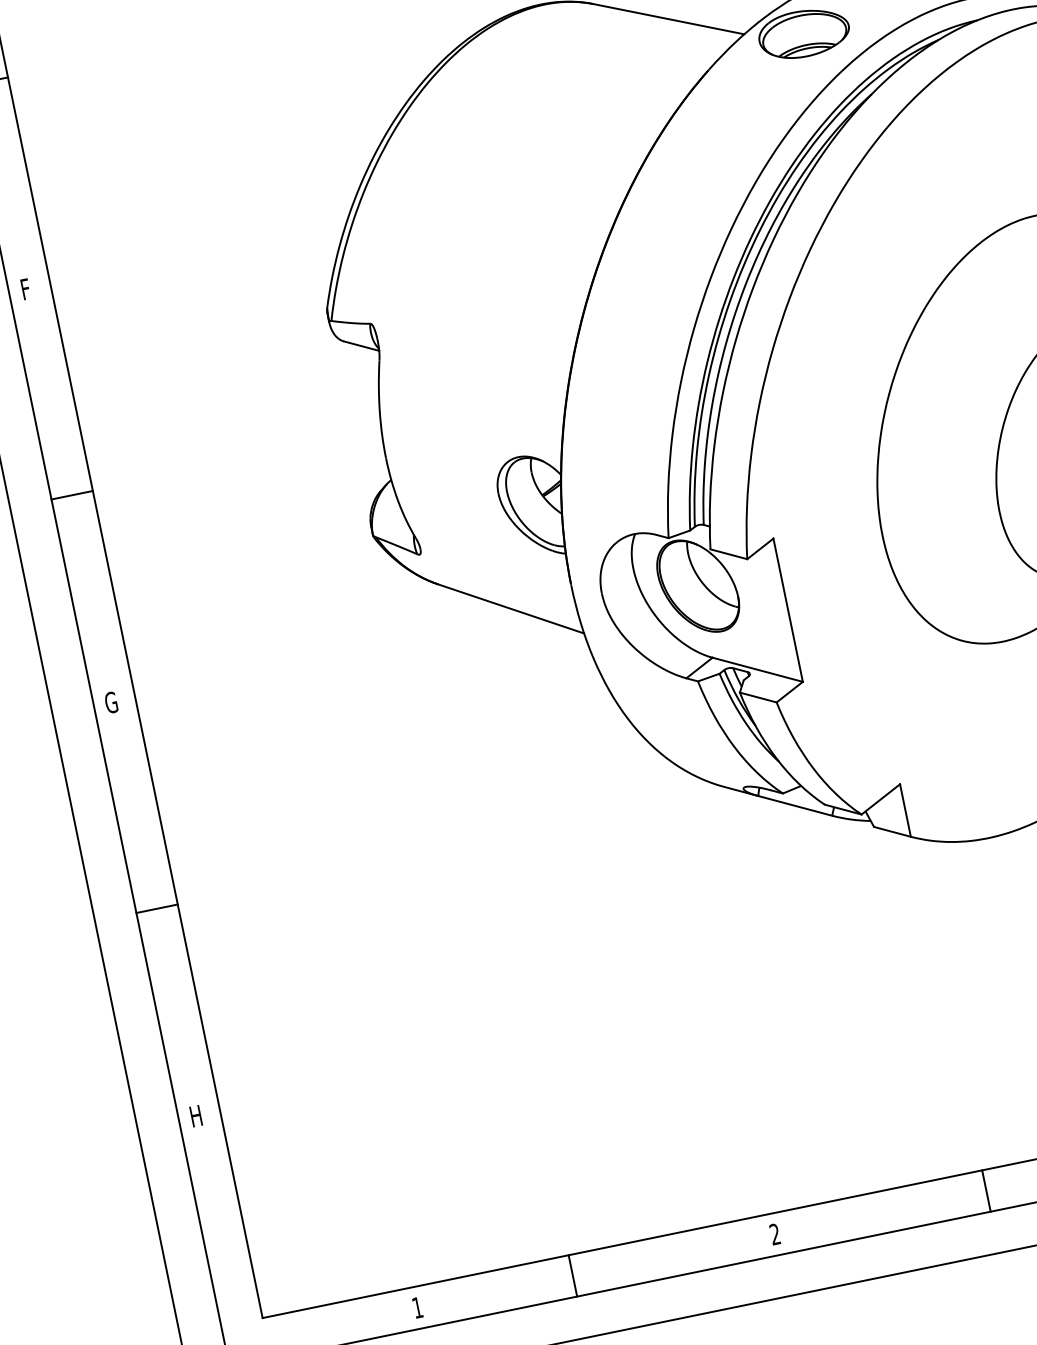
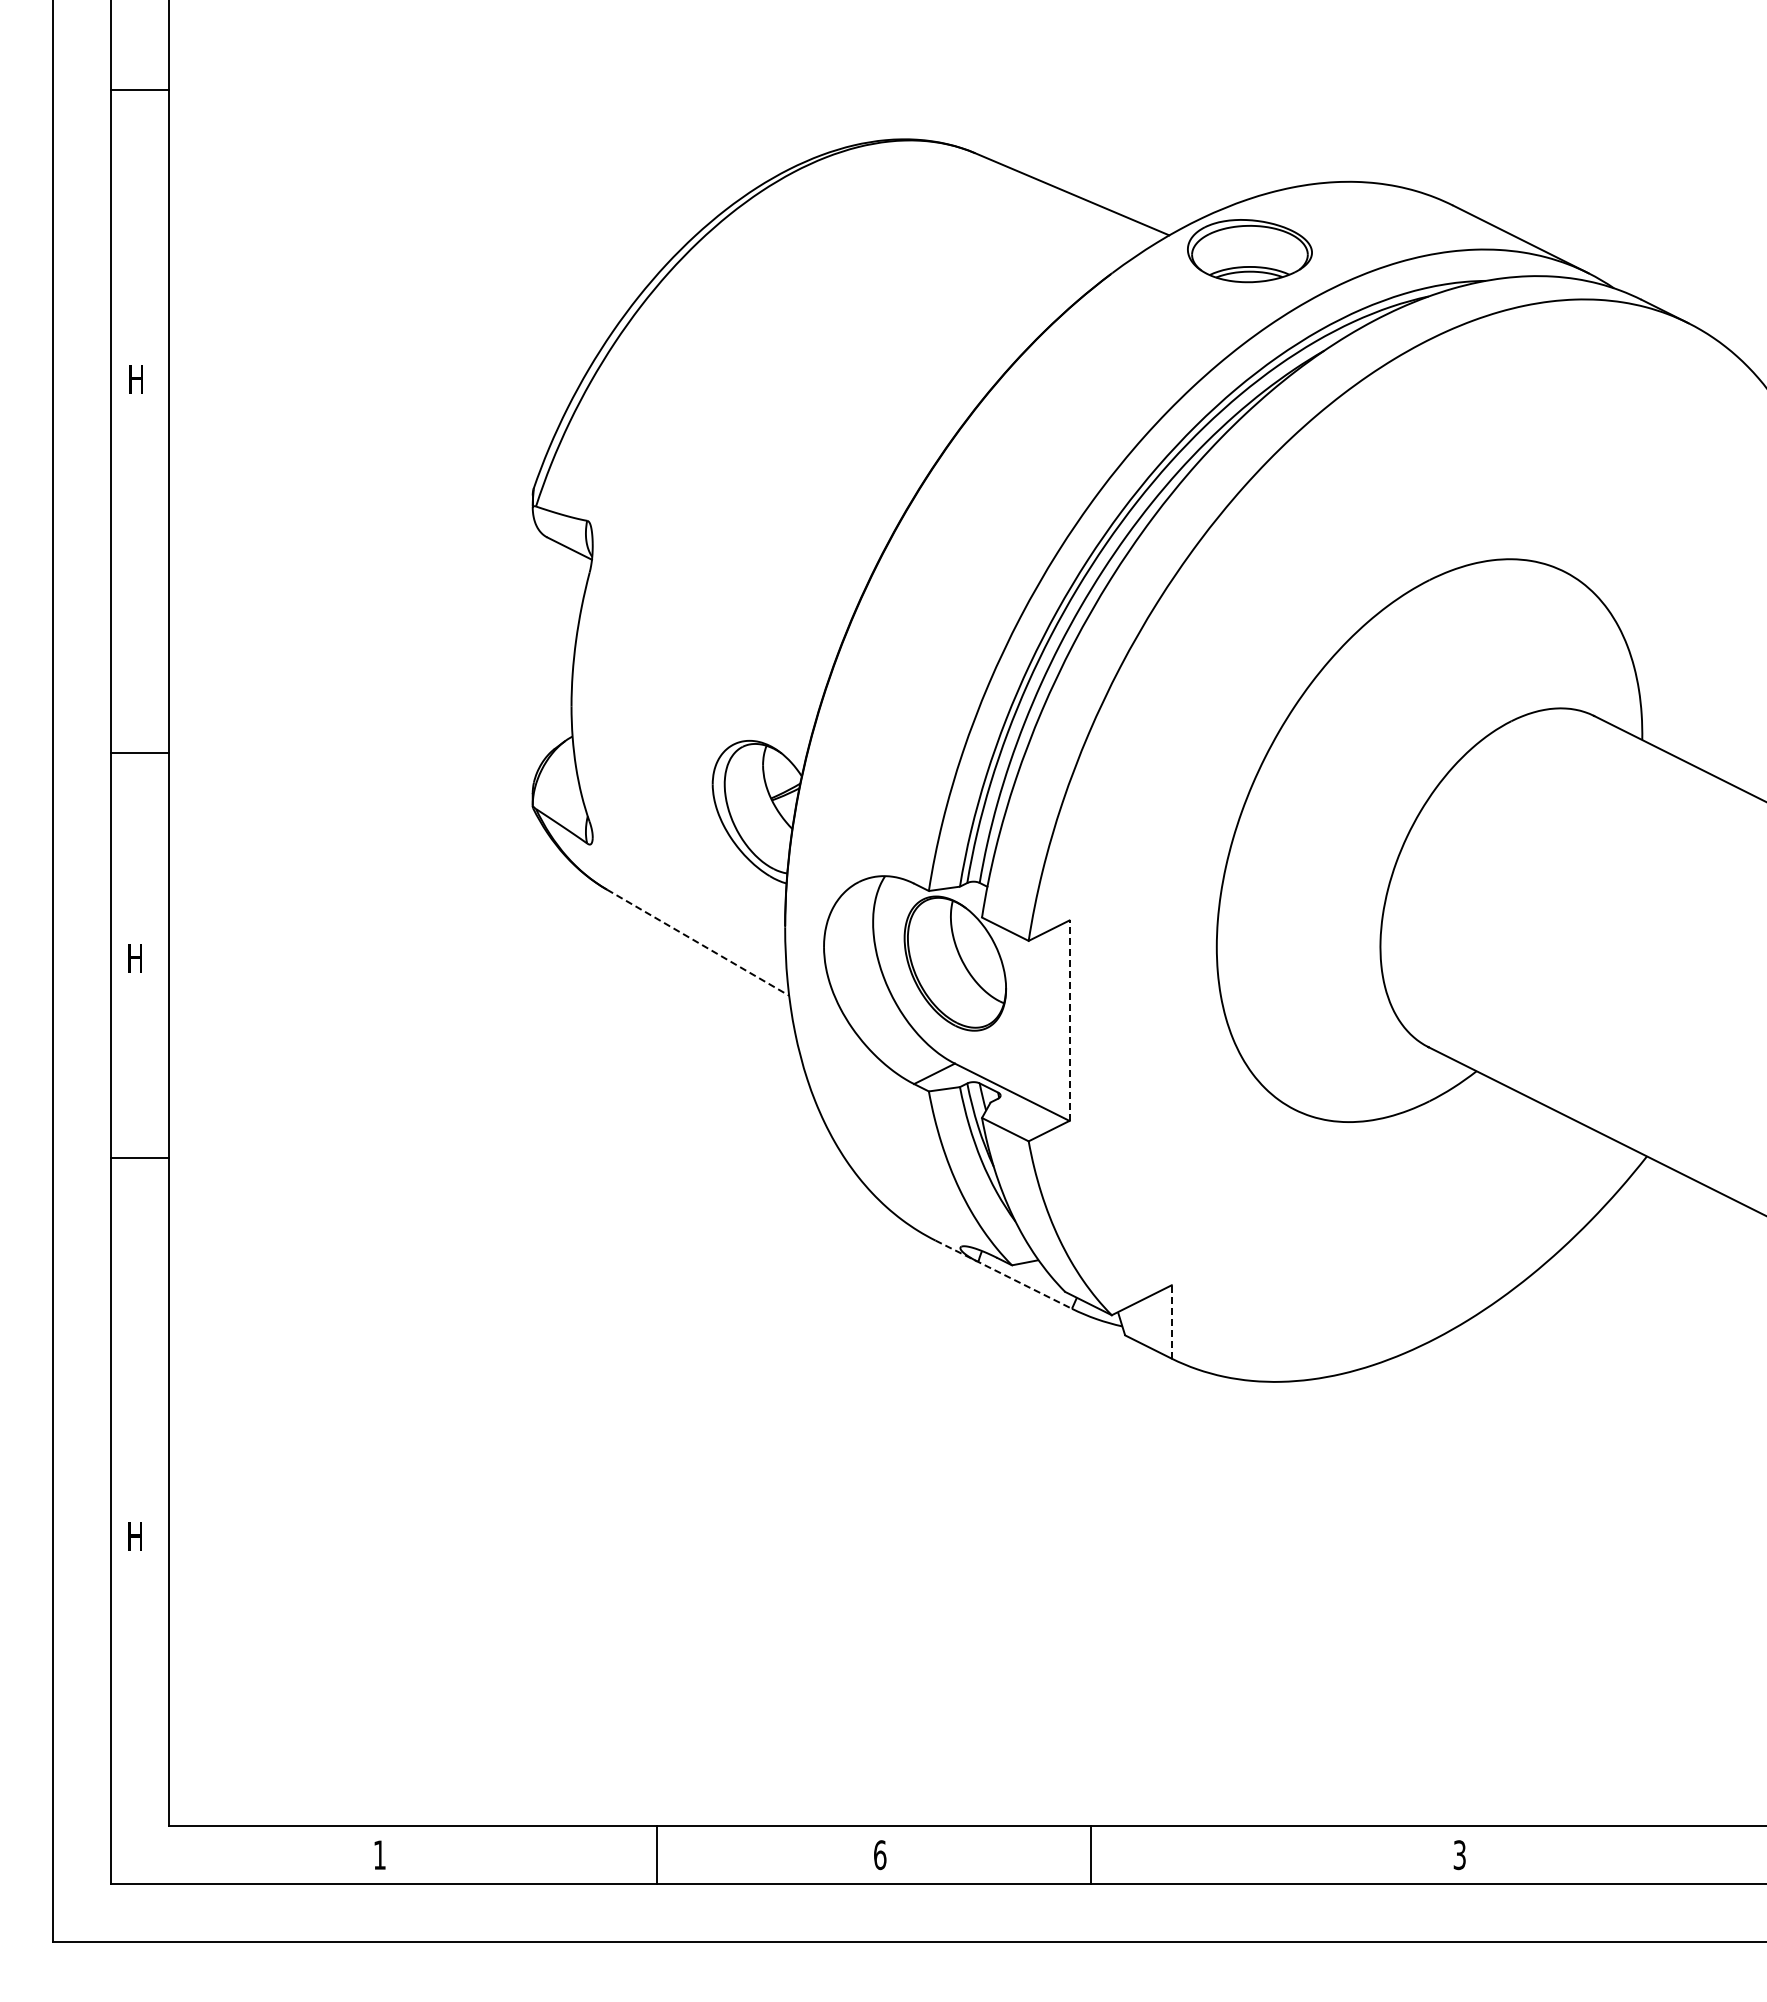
text: (27, 288) -> (137, 379), F -> H
line: (71, 495) -> (139, 753), moved
line: (511, 608) -> (698, 942), solid -> dashed
line: (788, 610) -> (1069, 1020), solid -> dashed
text: (111, 702) -> (135, 958), G -> H
line: (778, 801) -> (1004, 1274), solid -> dashed
line: (905, 810) -> (1171, 1321), solid -> dashed
line: (156, 908) -> (139, 1157), moved
line: (986, 1191) -> (1090, 1855), moved
text: (775, 1234) -> (880, 1855), 2 -> 6
line: (573, 1276) -> (657, 1855), moved

